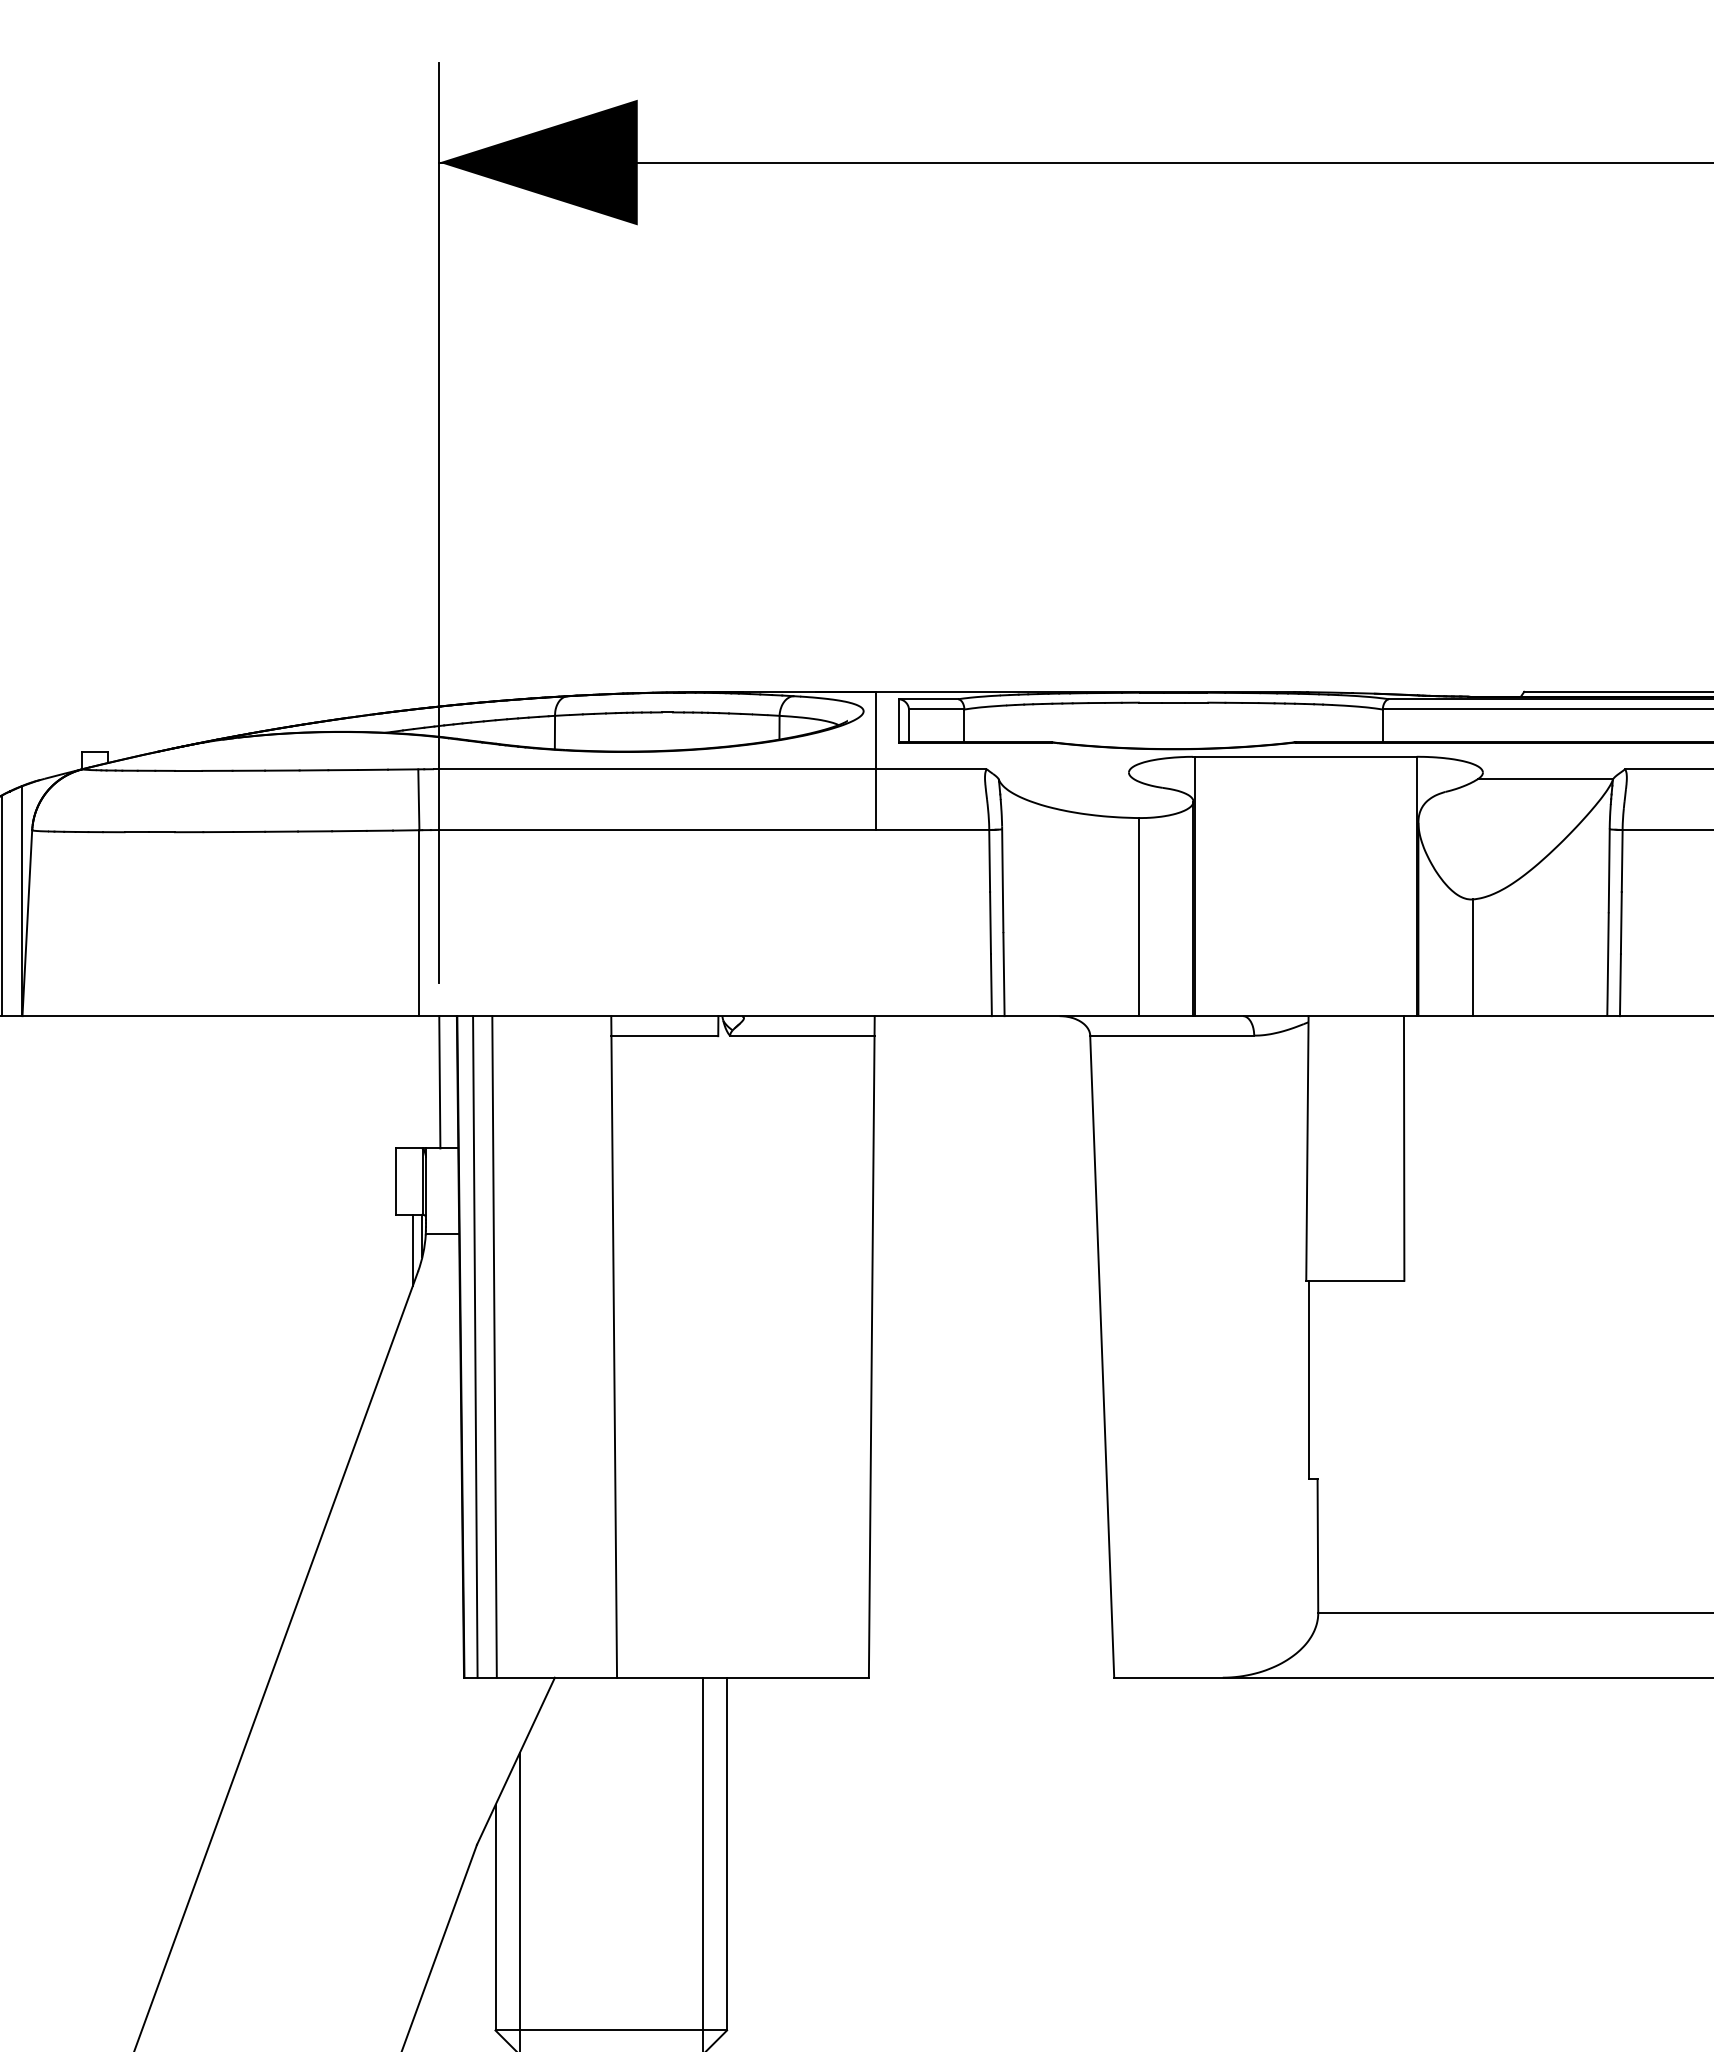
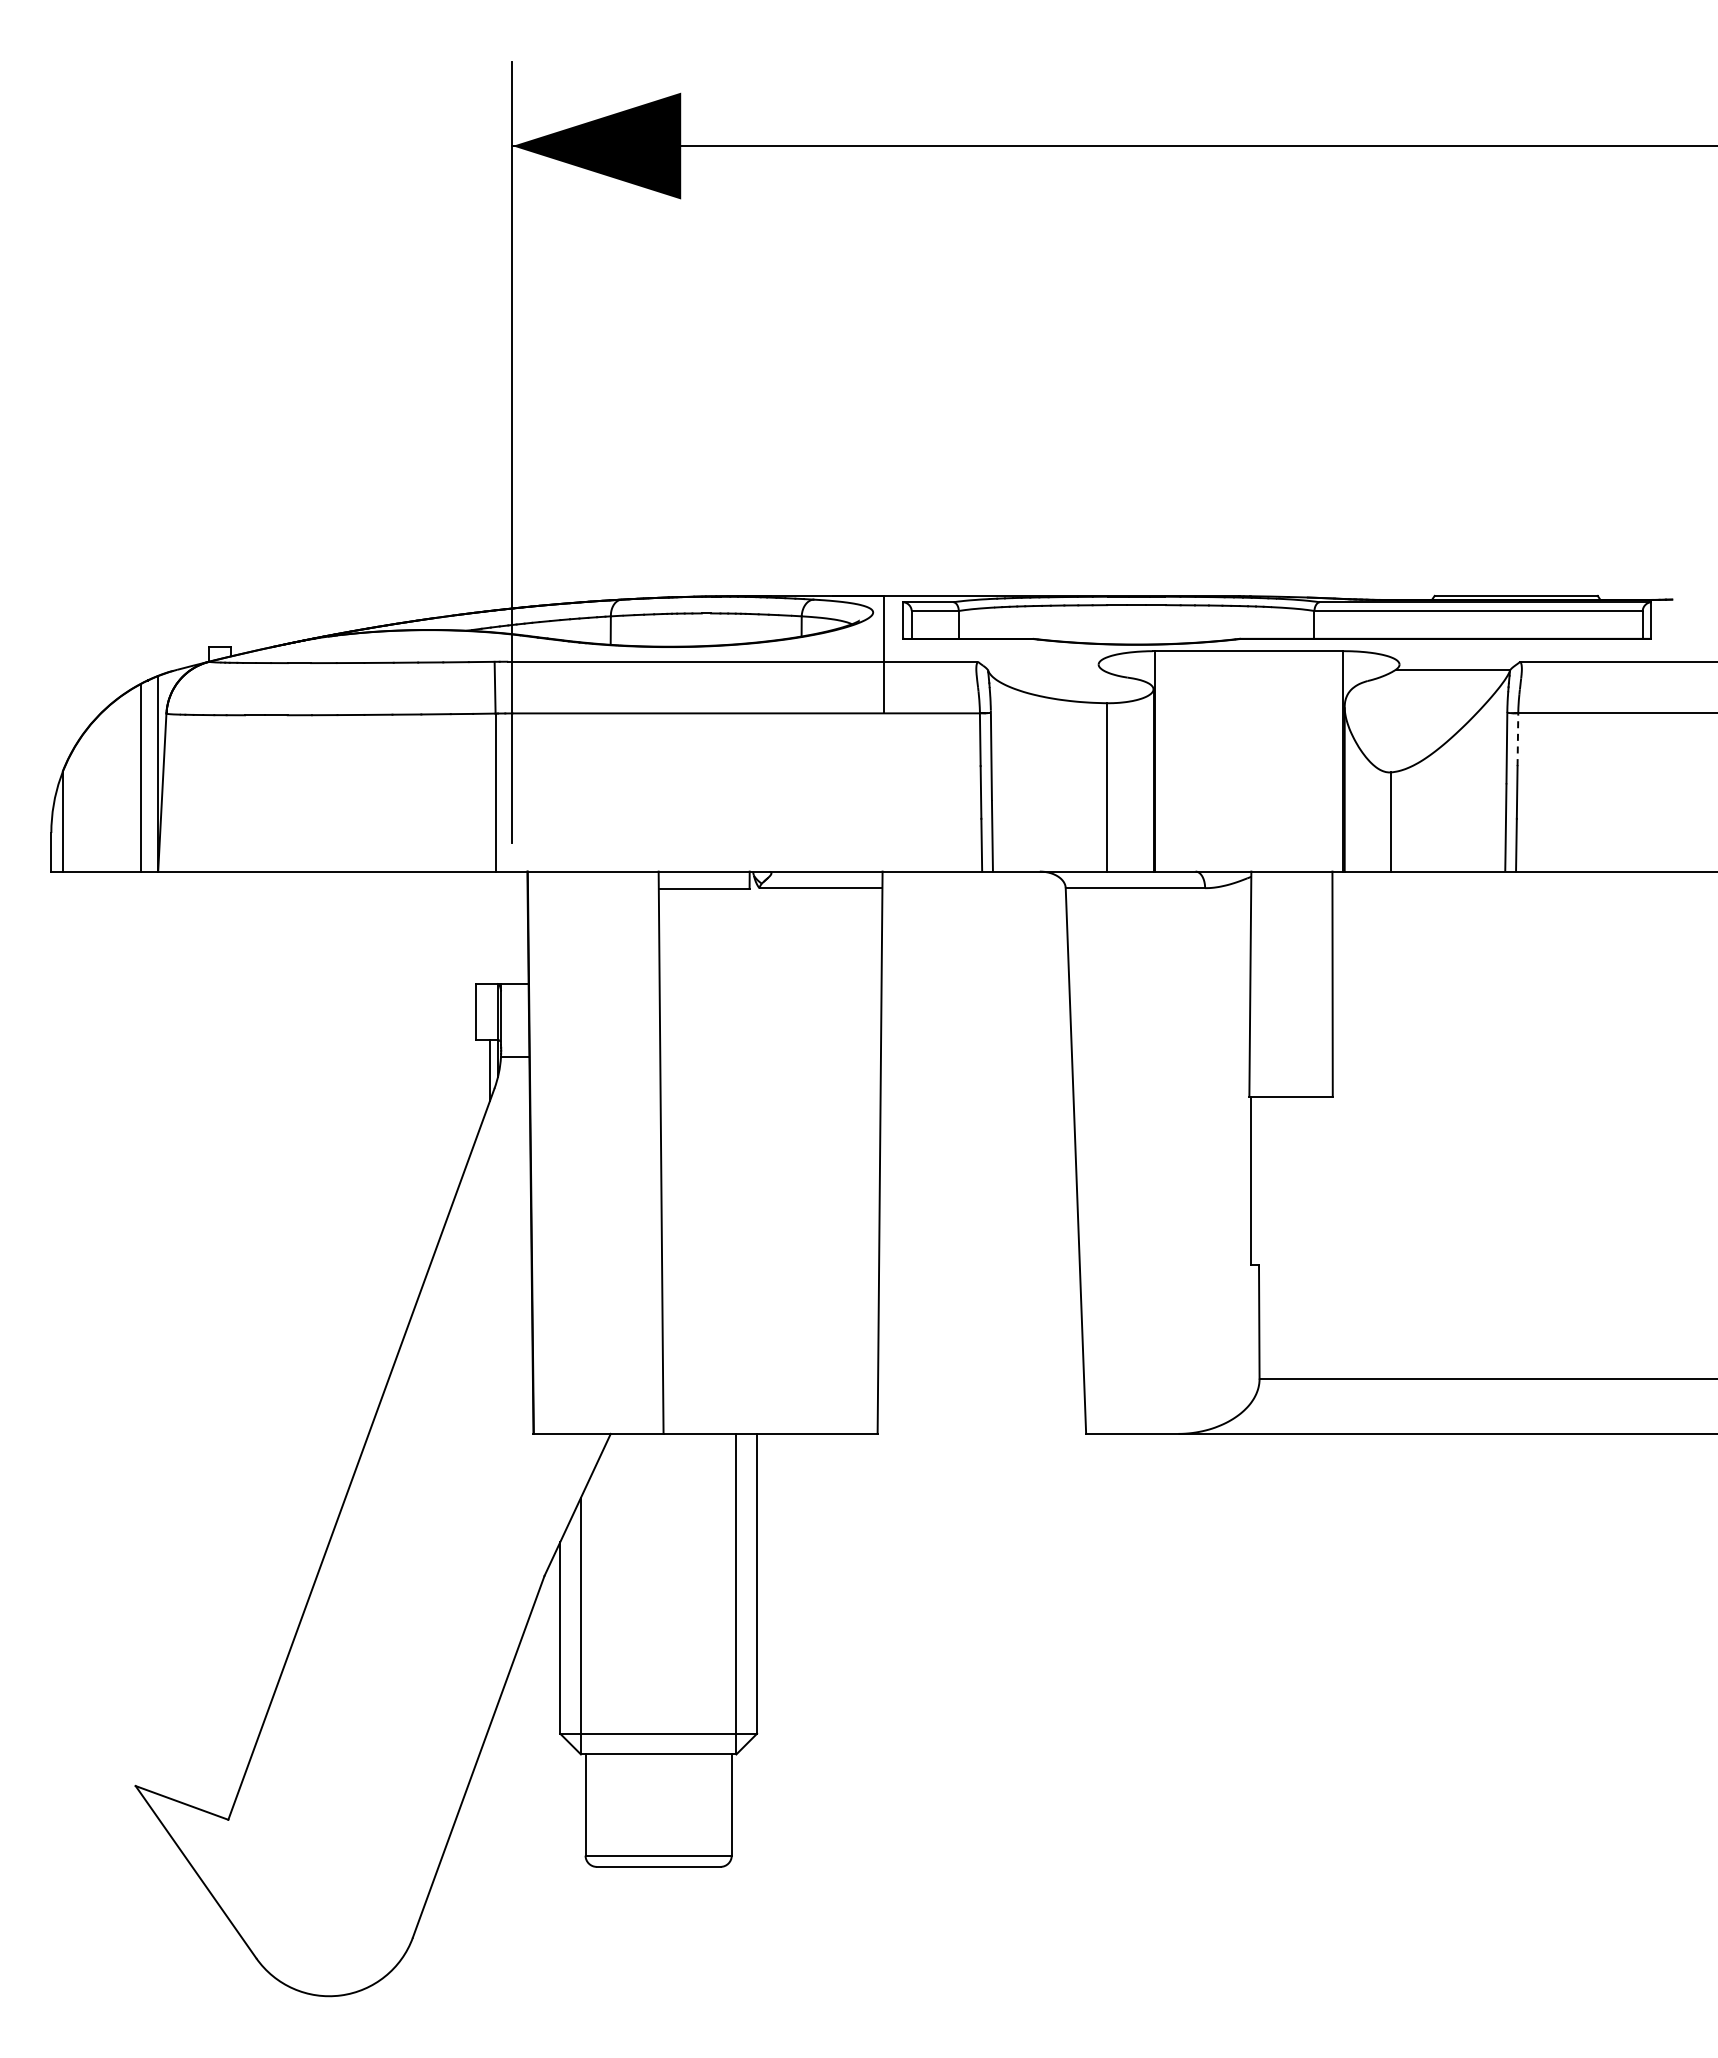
line: (1621, 860) -> (1517, 739), solid -> dashed
line: (439, 1081) -> (512, 927), removed
line: (475, 1346) -> (543, 1152), removed
line: (494, 1346) -> (559, 1152), removed

